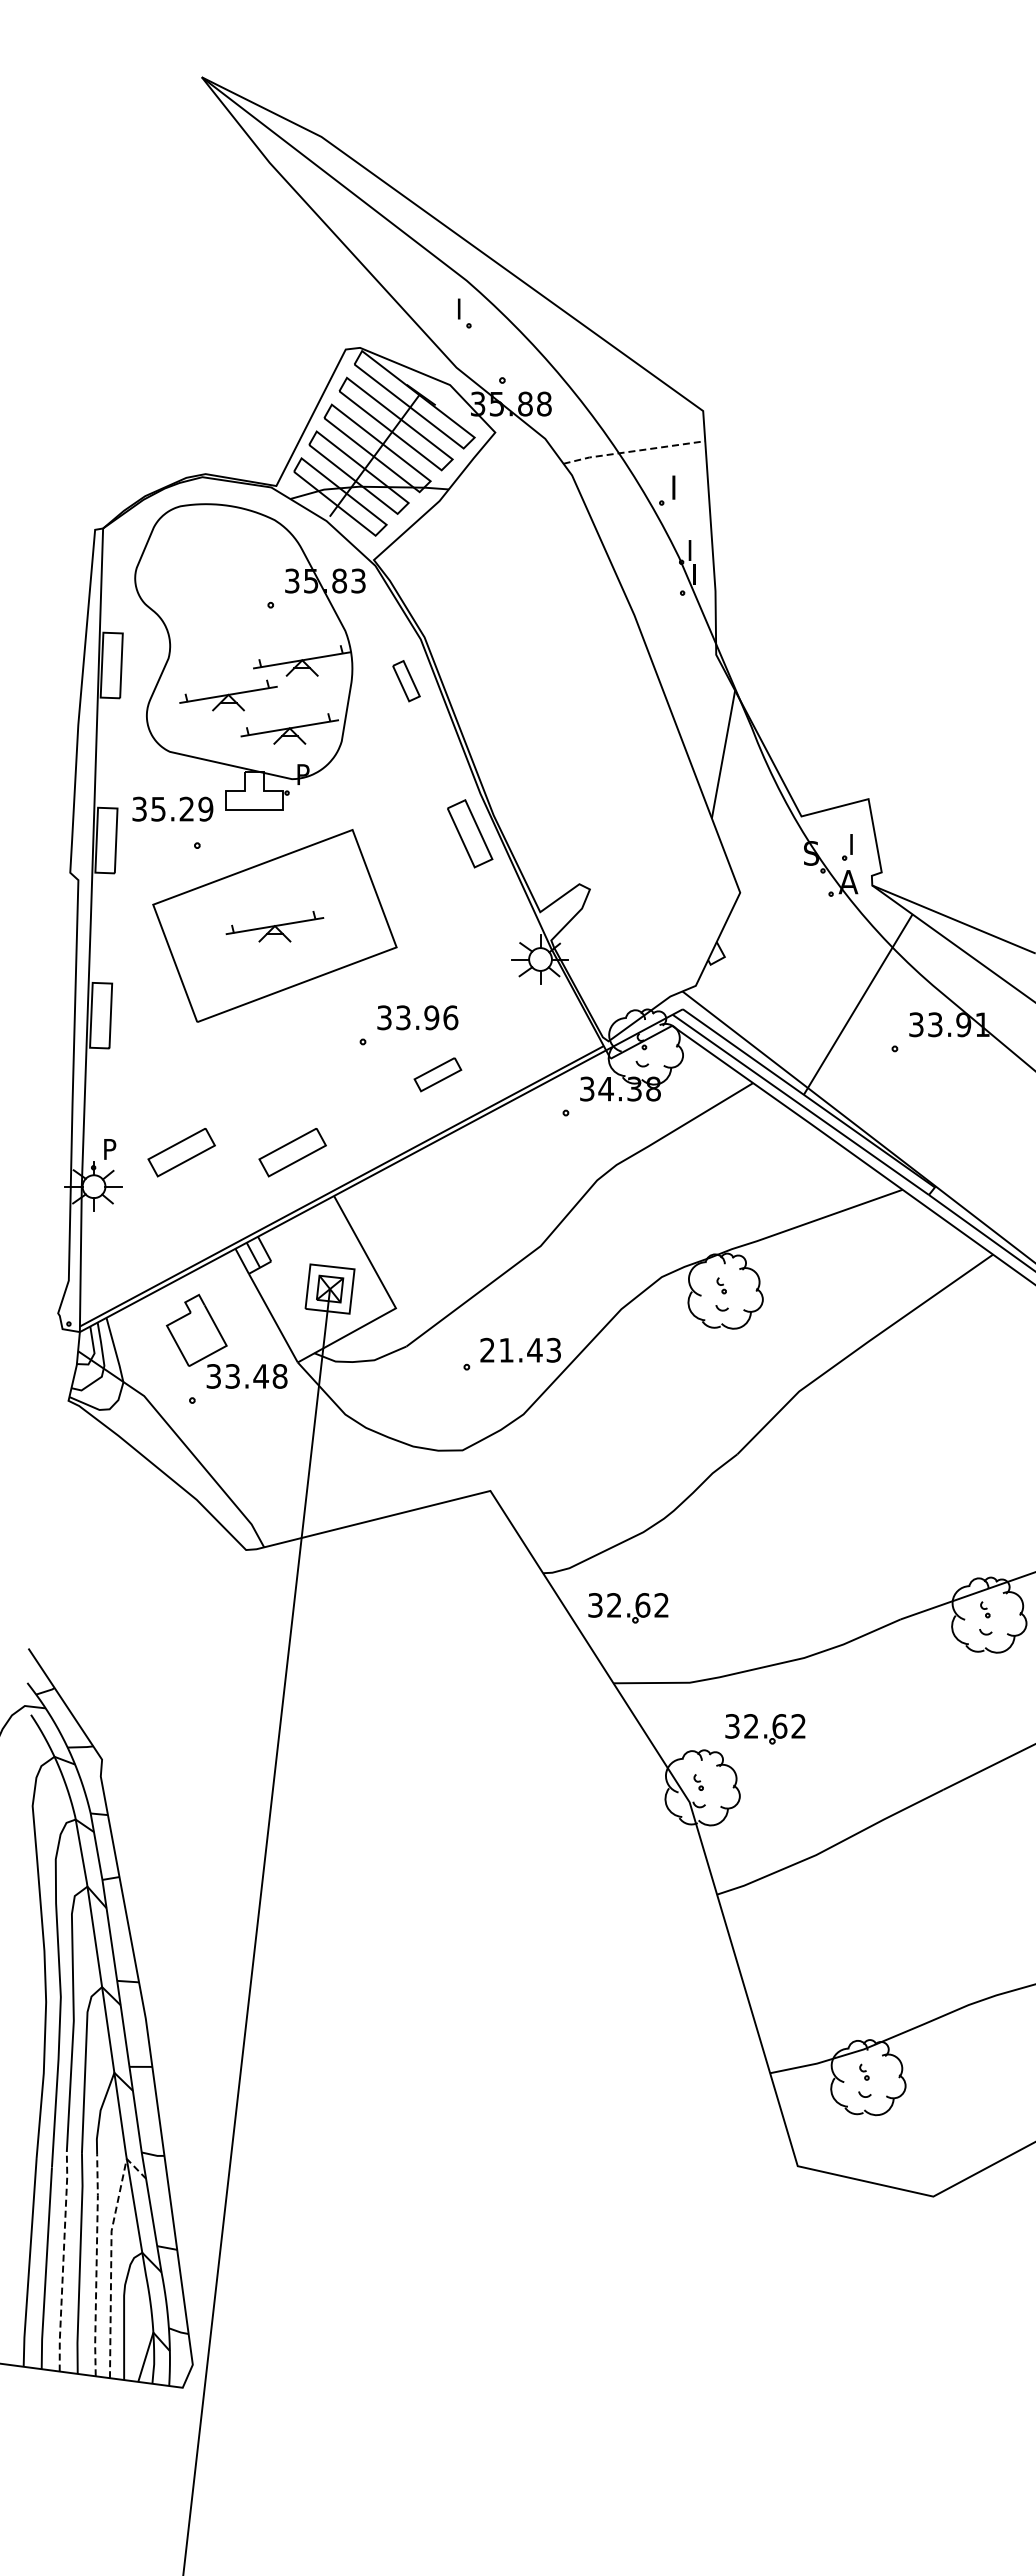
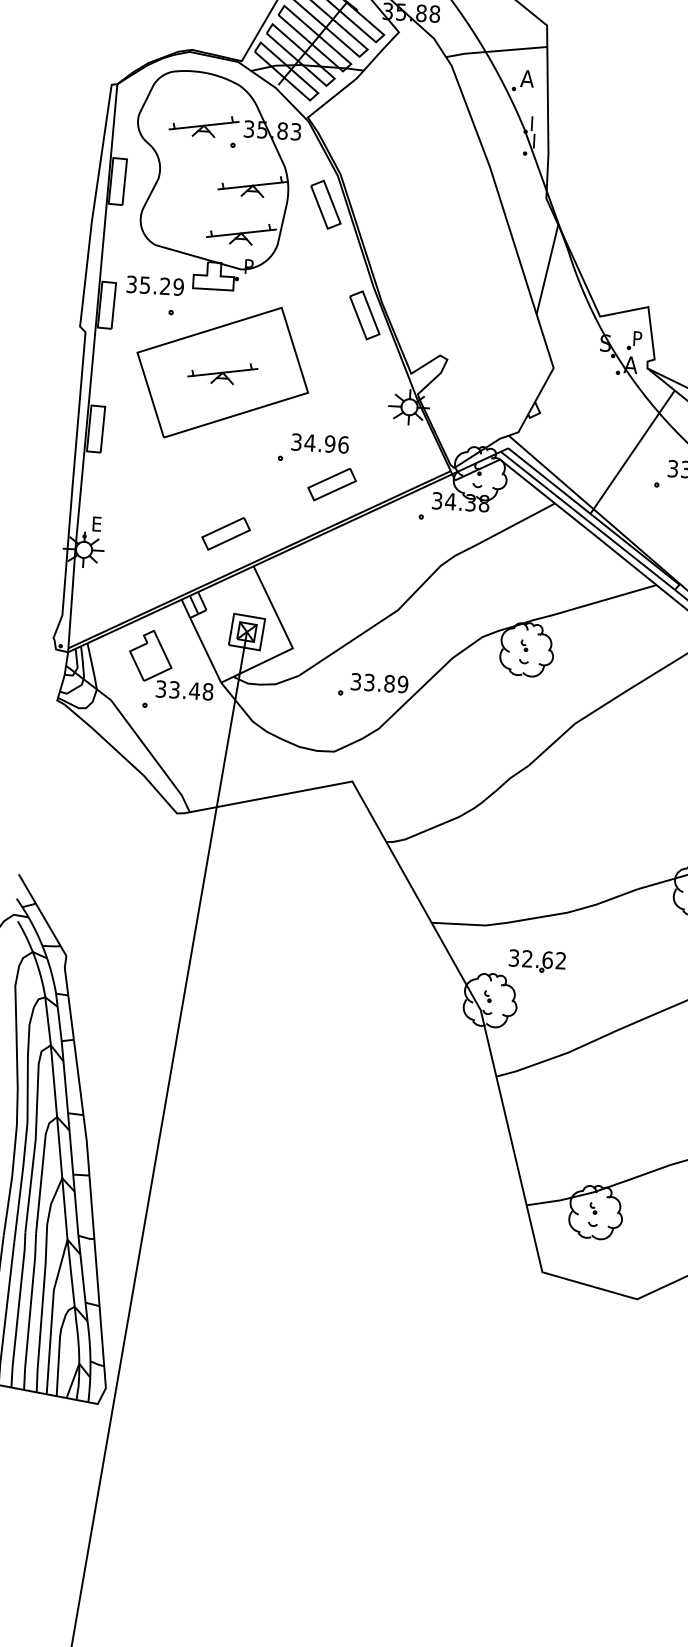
line: (633, 451) -> (496, 51), dashed -> solid
text: (679, 487) -> (527, 78), I -> A
part: (406, 680) -> (326, 204), size x1.67
part: (228, 695) -> (204, 126), moved
text: (857, 840) -> (638, 335), I -> P
text: (403, 1017) -> (310, 442), 33.96 -> 34.96
part: (437, 1074) -> (331, 484), size x1.43
text: (110, 1149) -> (97, 524), P -> E
part: (181, 1152) -> (147, 529), removed
text: (520, 1349) -> (379, 682), 21.43 -> 33.89
part: (628, 1608) -> (445, 870), removed
line: (111, 2252) -> (52, 1305), dashed -> solid
line: (63, 2261) -> (18, 1309), dashed -> solid
line: (96, 2265) -> (41, 1313), dashed -> solid

